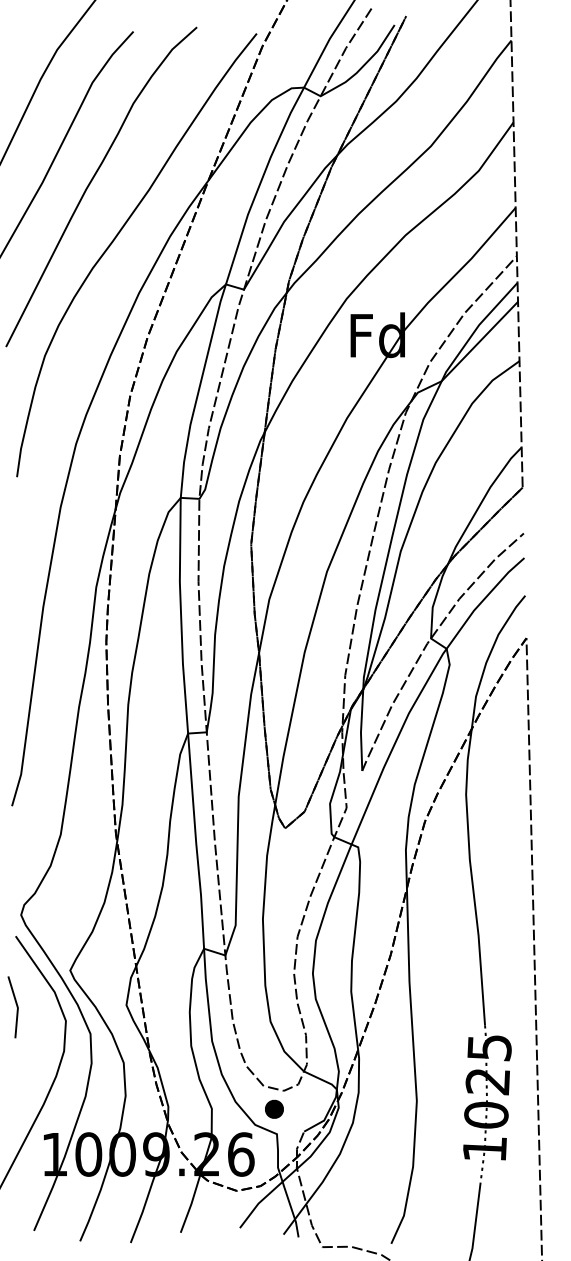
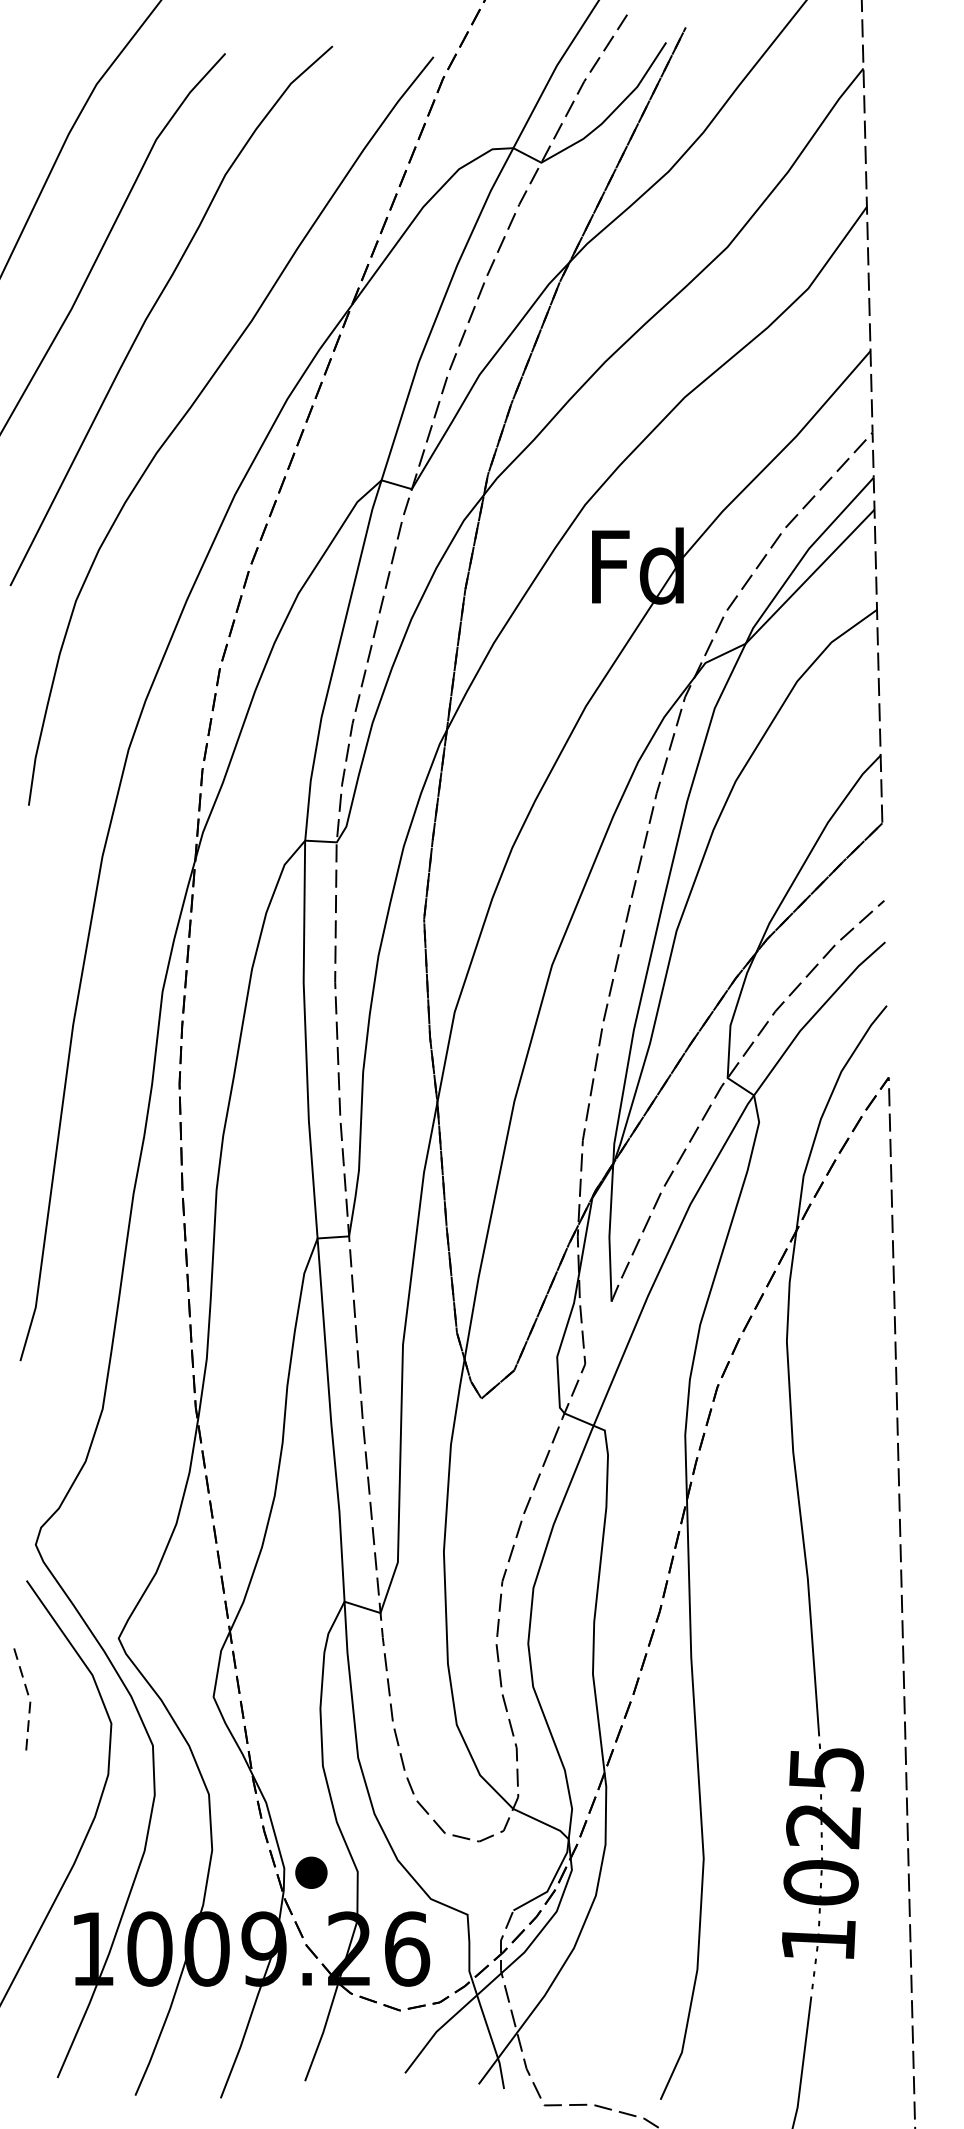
line: (17, 1007) -> (29, 1700), solid -> dashed
part: (274, 1108) -> (311, 1871), moved

